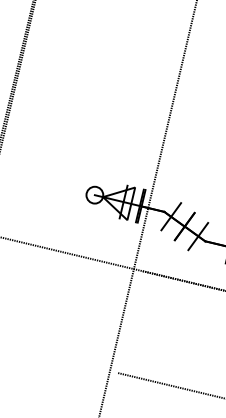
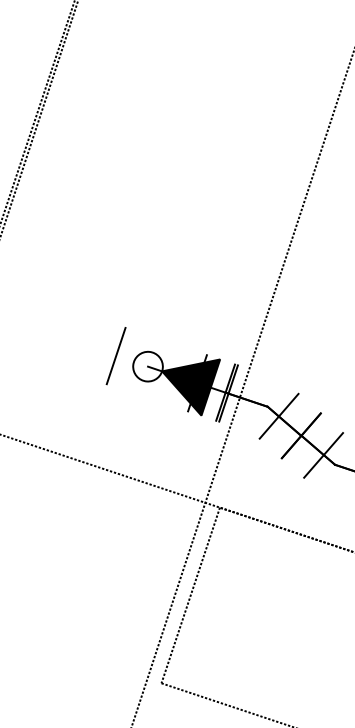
line: (76, 190) -> (116, 355), added
fill: (119, 203) -> (190, 385), added
line: (130, 322) -> (191, 596), added

